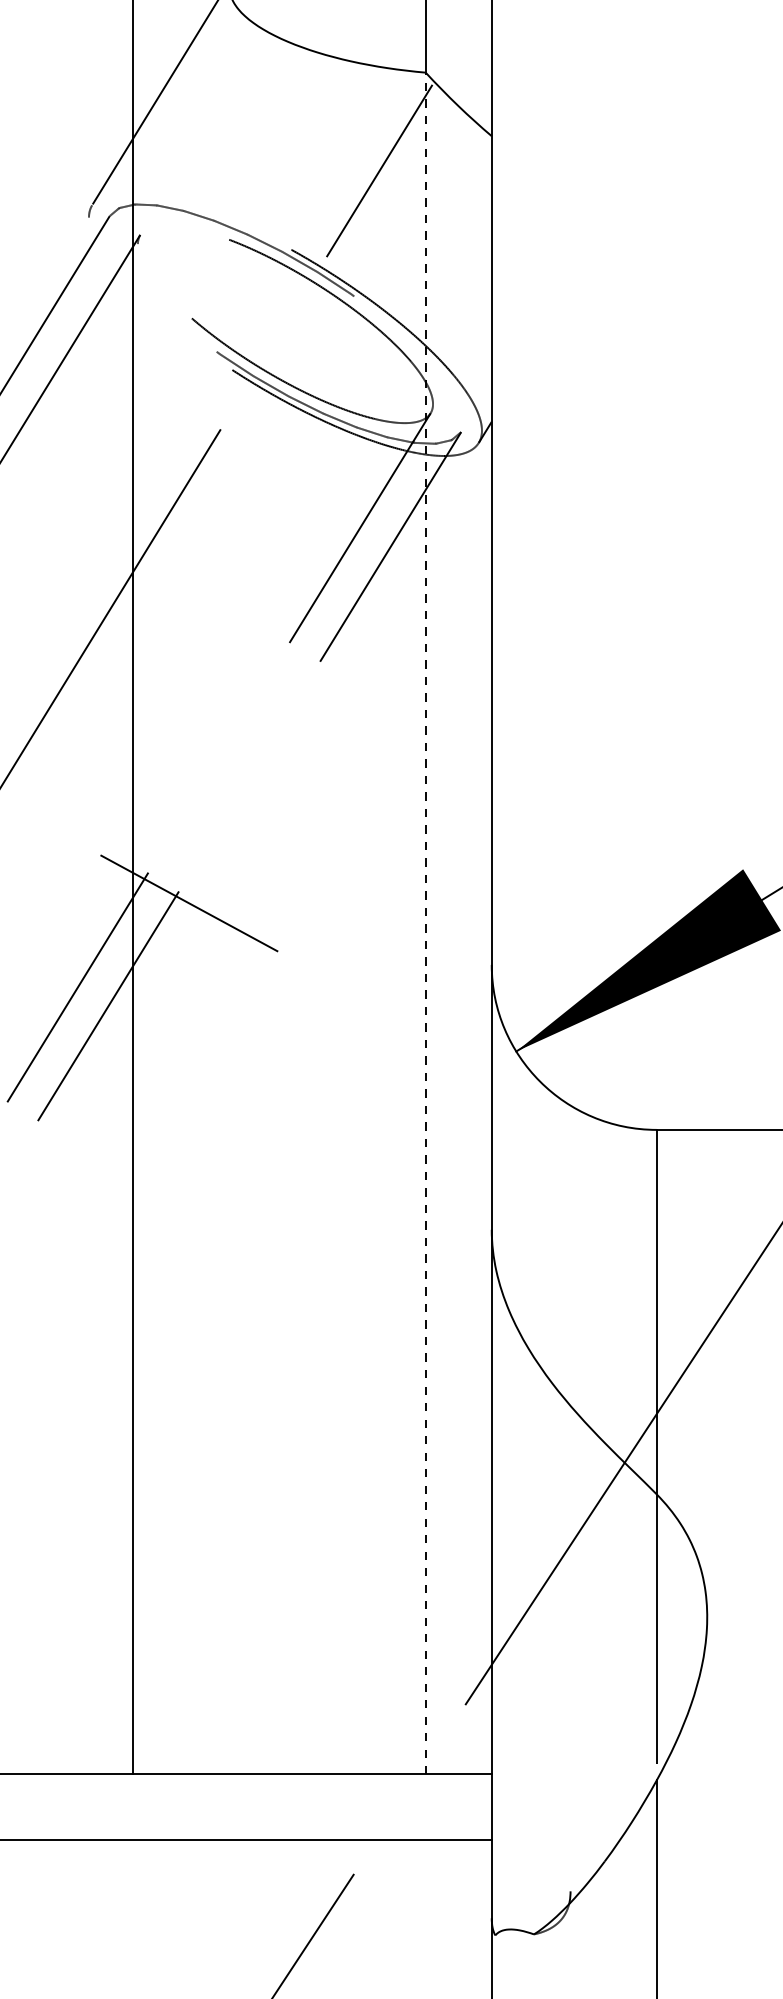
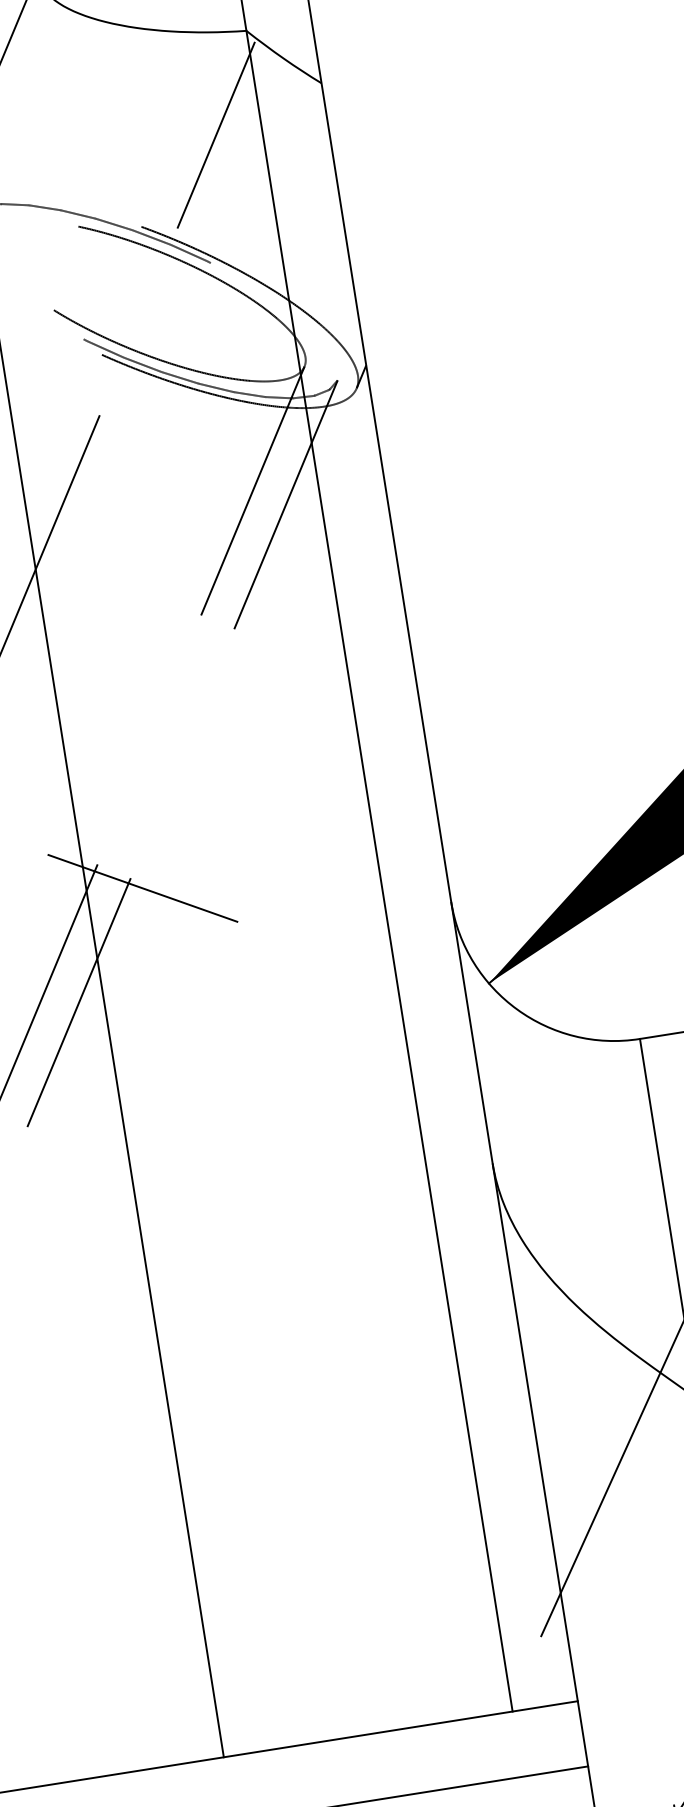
line: (425, 923) -> (379, 871), dashed -> solid

